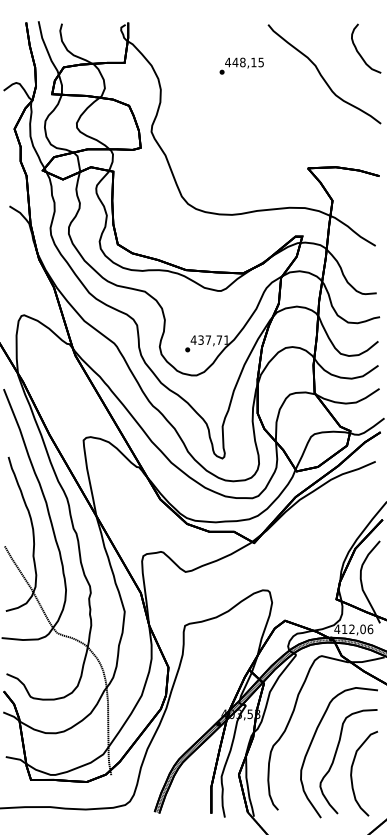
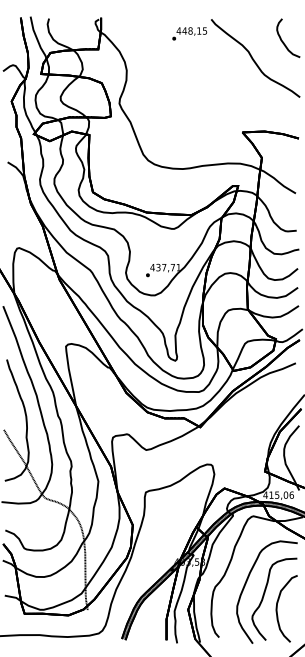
text: (241, 65) -> (189, 33), moved
text: (351, 629) -> (276, 495), 412,06 -> 415,06

